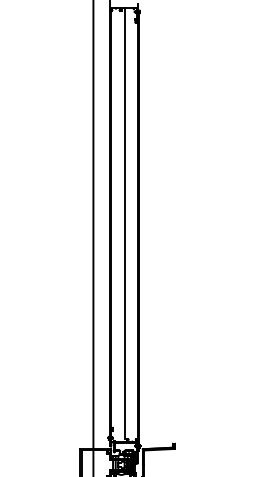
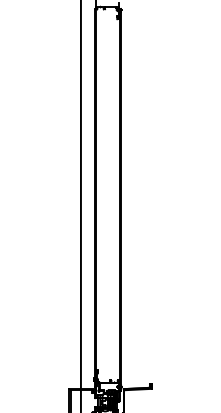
line: (124, 223) -> (107, 193), removed

